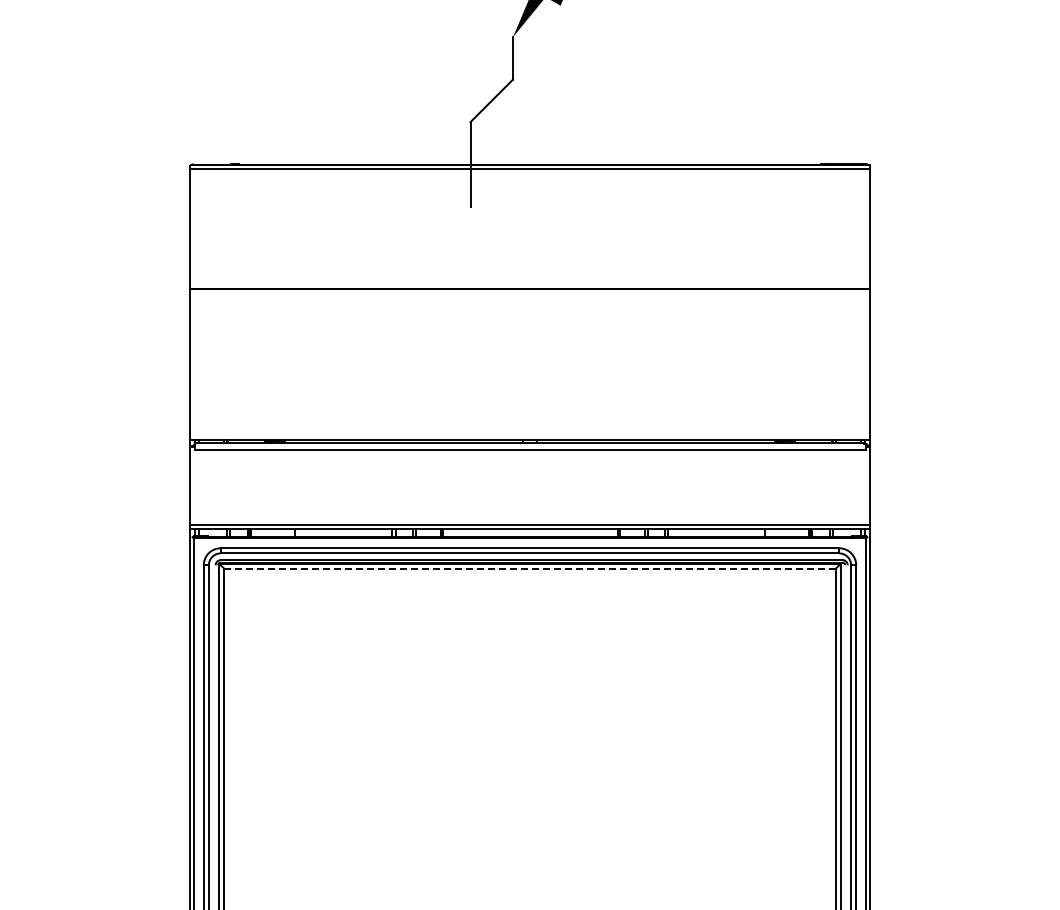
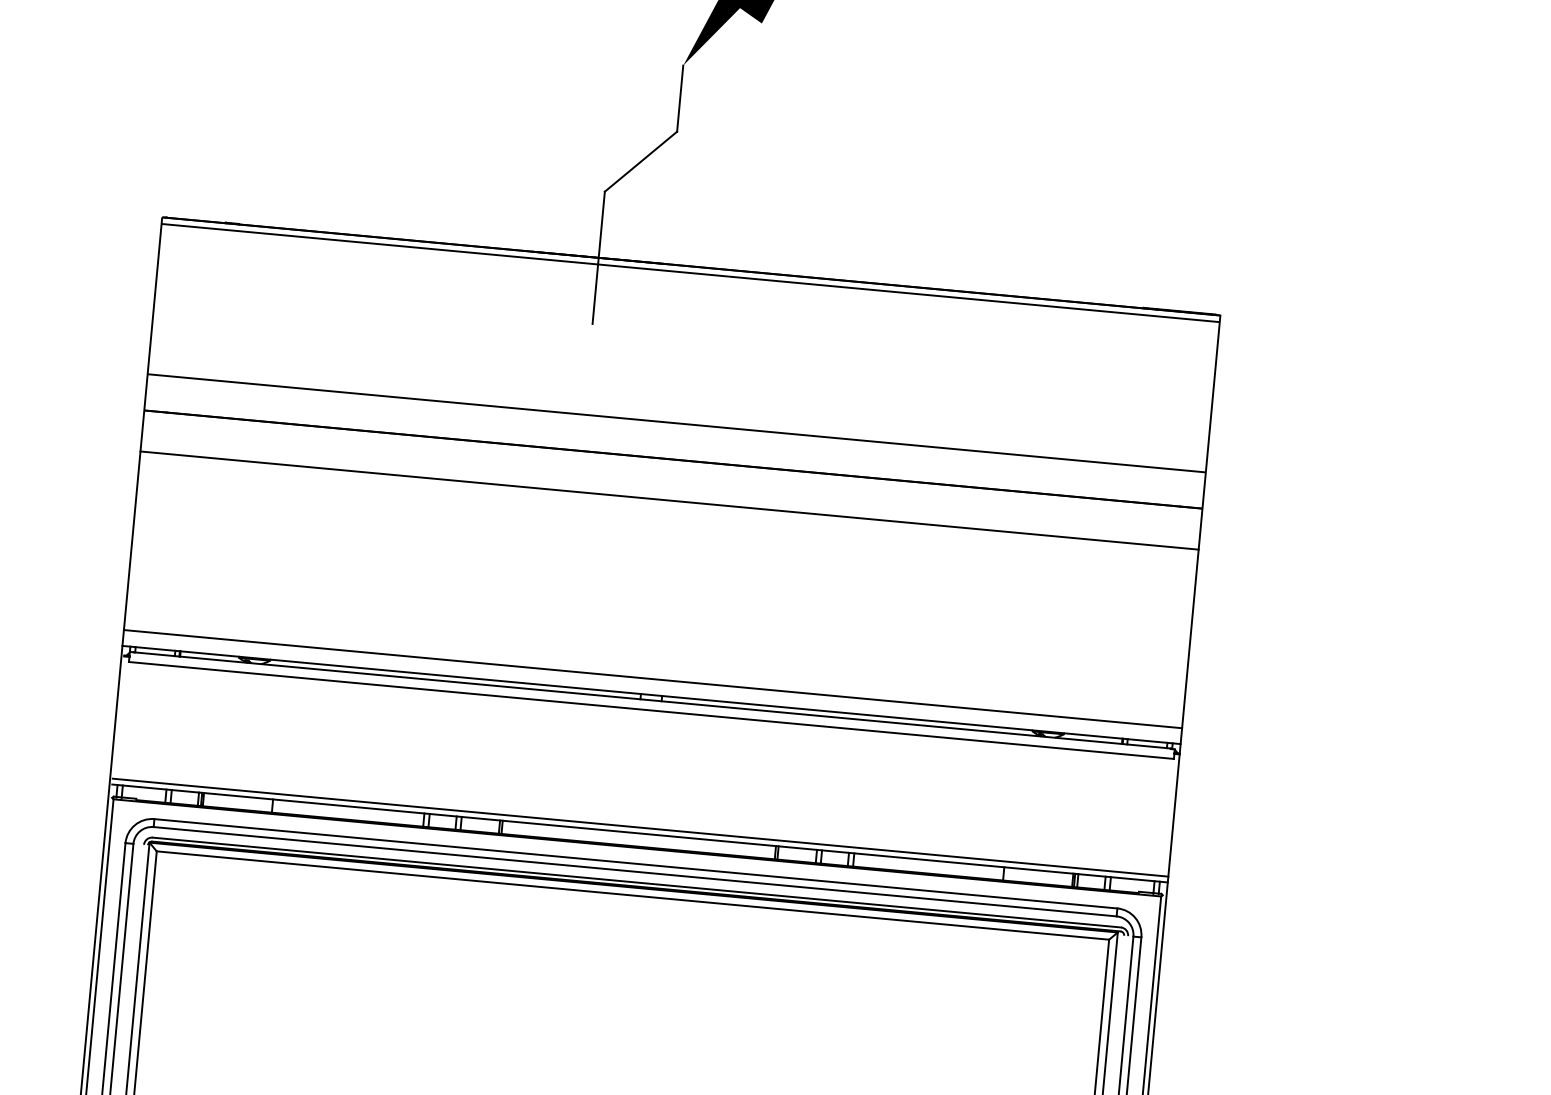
line: (529, 265) -> (675, 423), added
line: (529, 315) -> (668, 501), added
line: (529, 429) -> (652, 678), added
line: (530, 568) -> (633, 895), dashed -> solid

